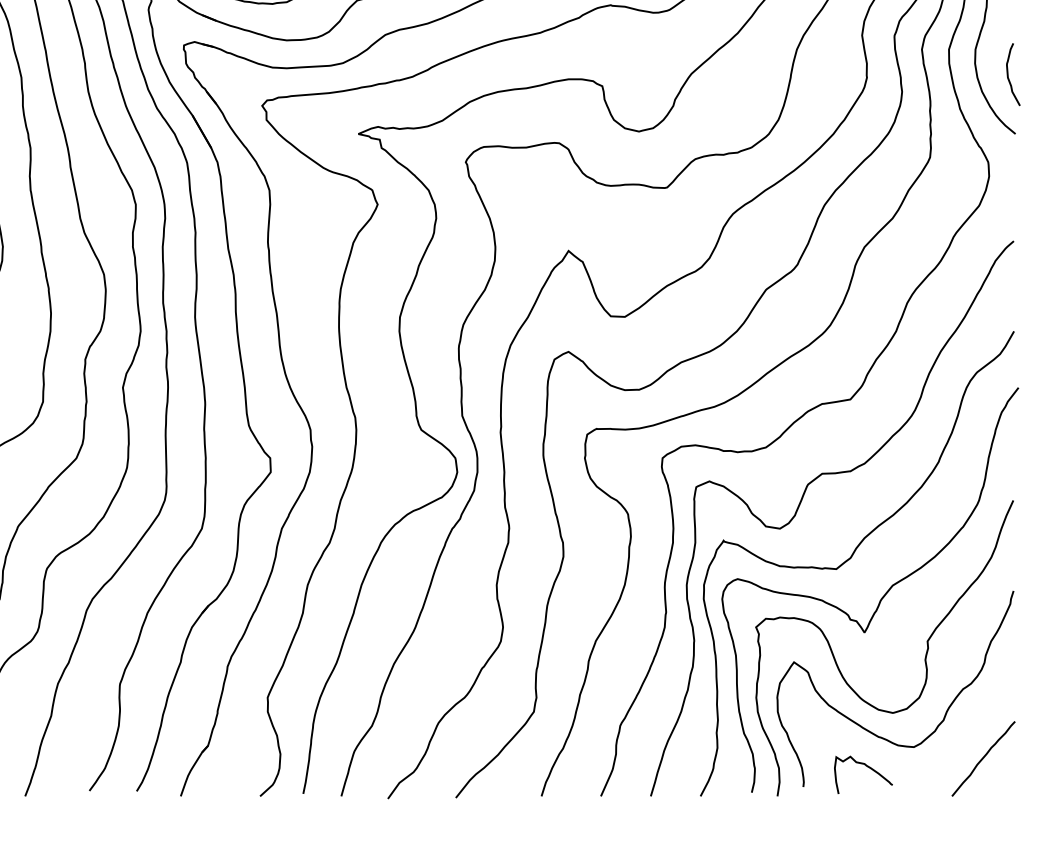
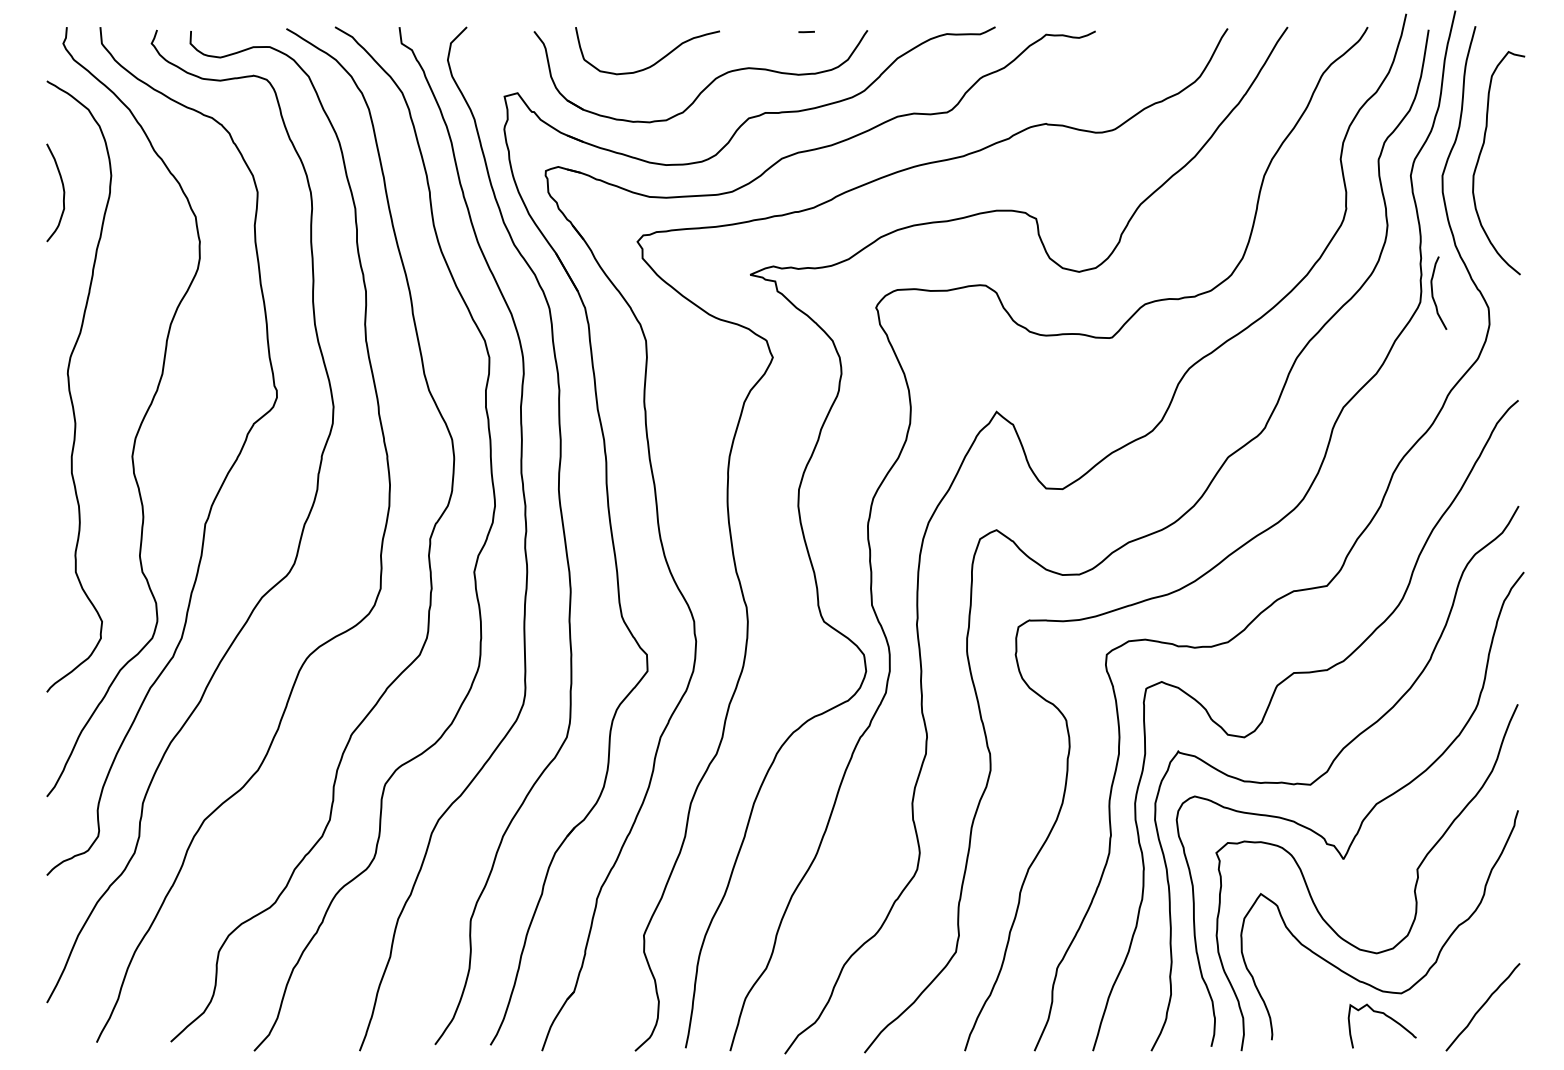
curve: (1008, 74) -> (1433, 292), moved
curve: (867, 767) -> (1387, 1017), moved

